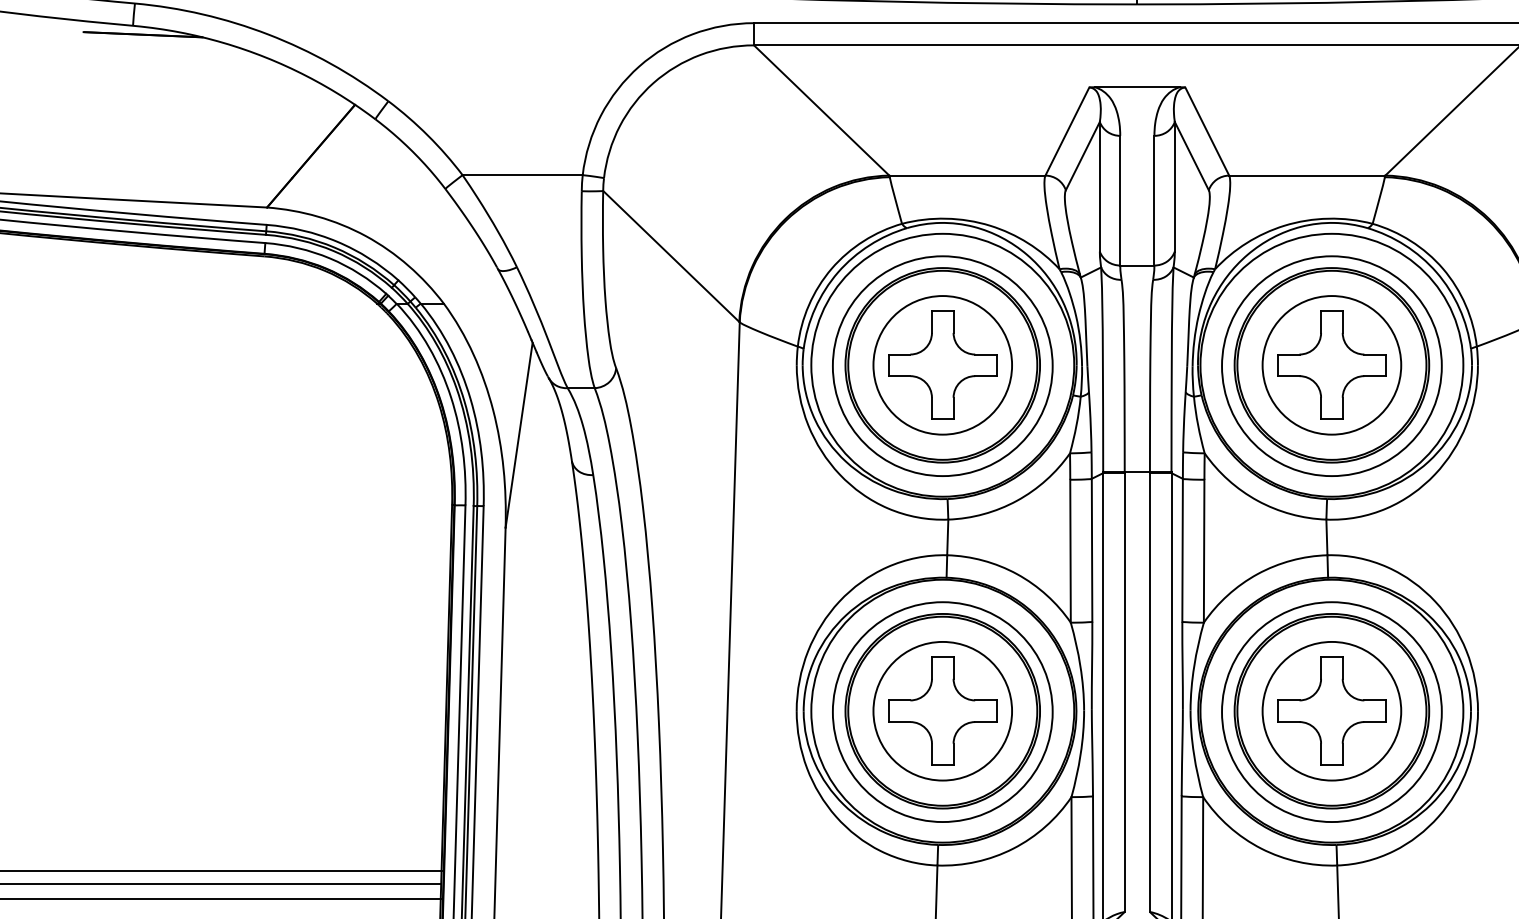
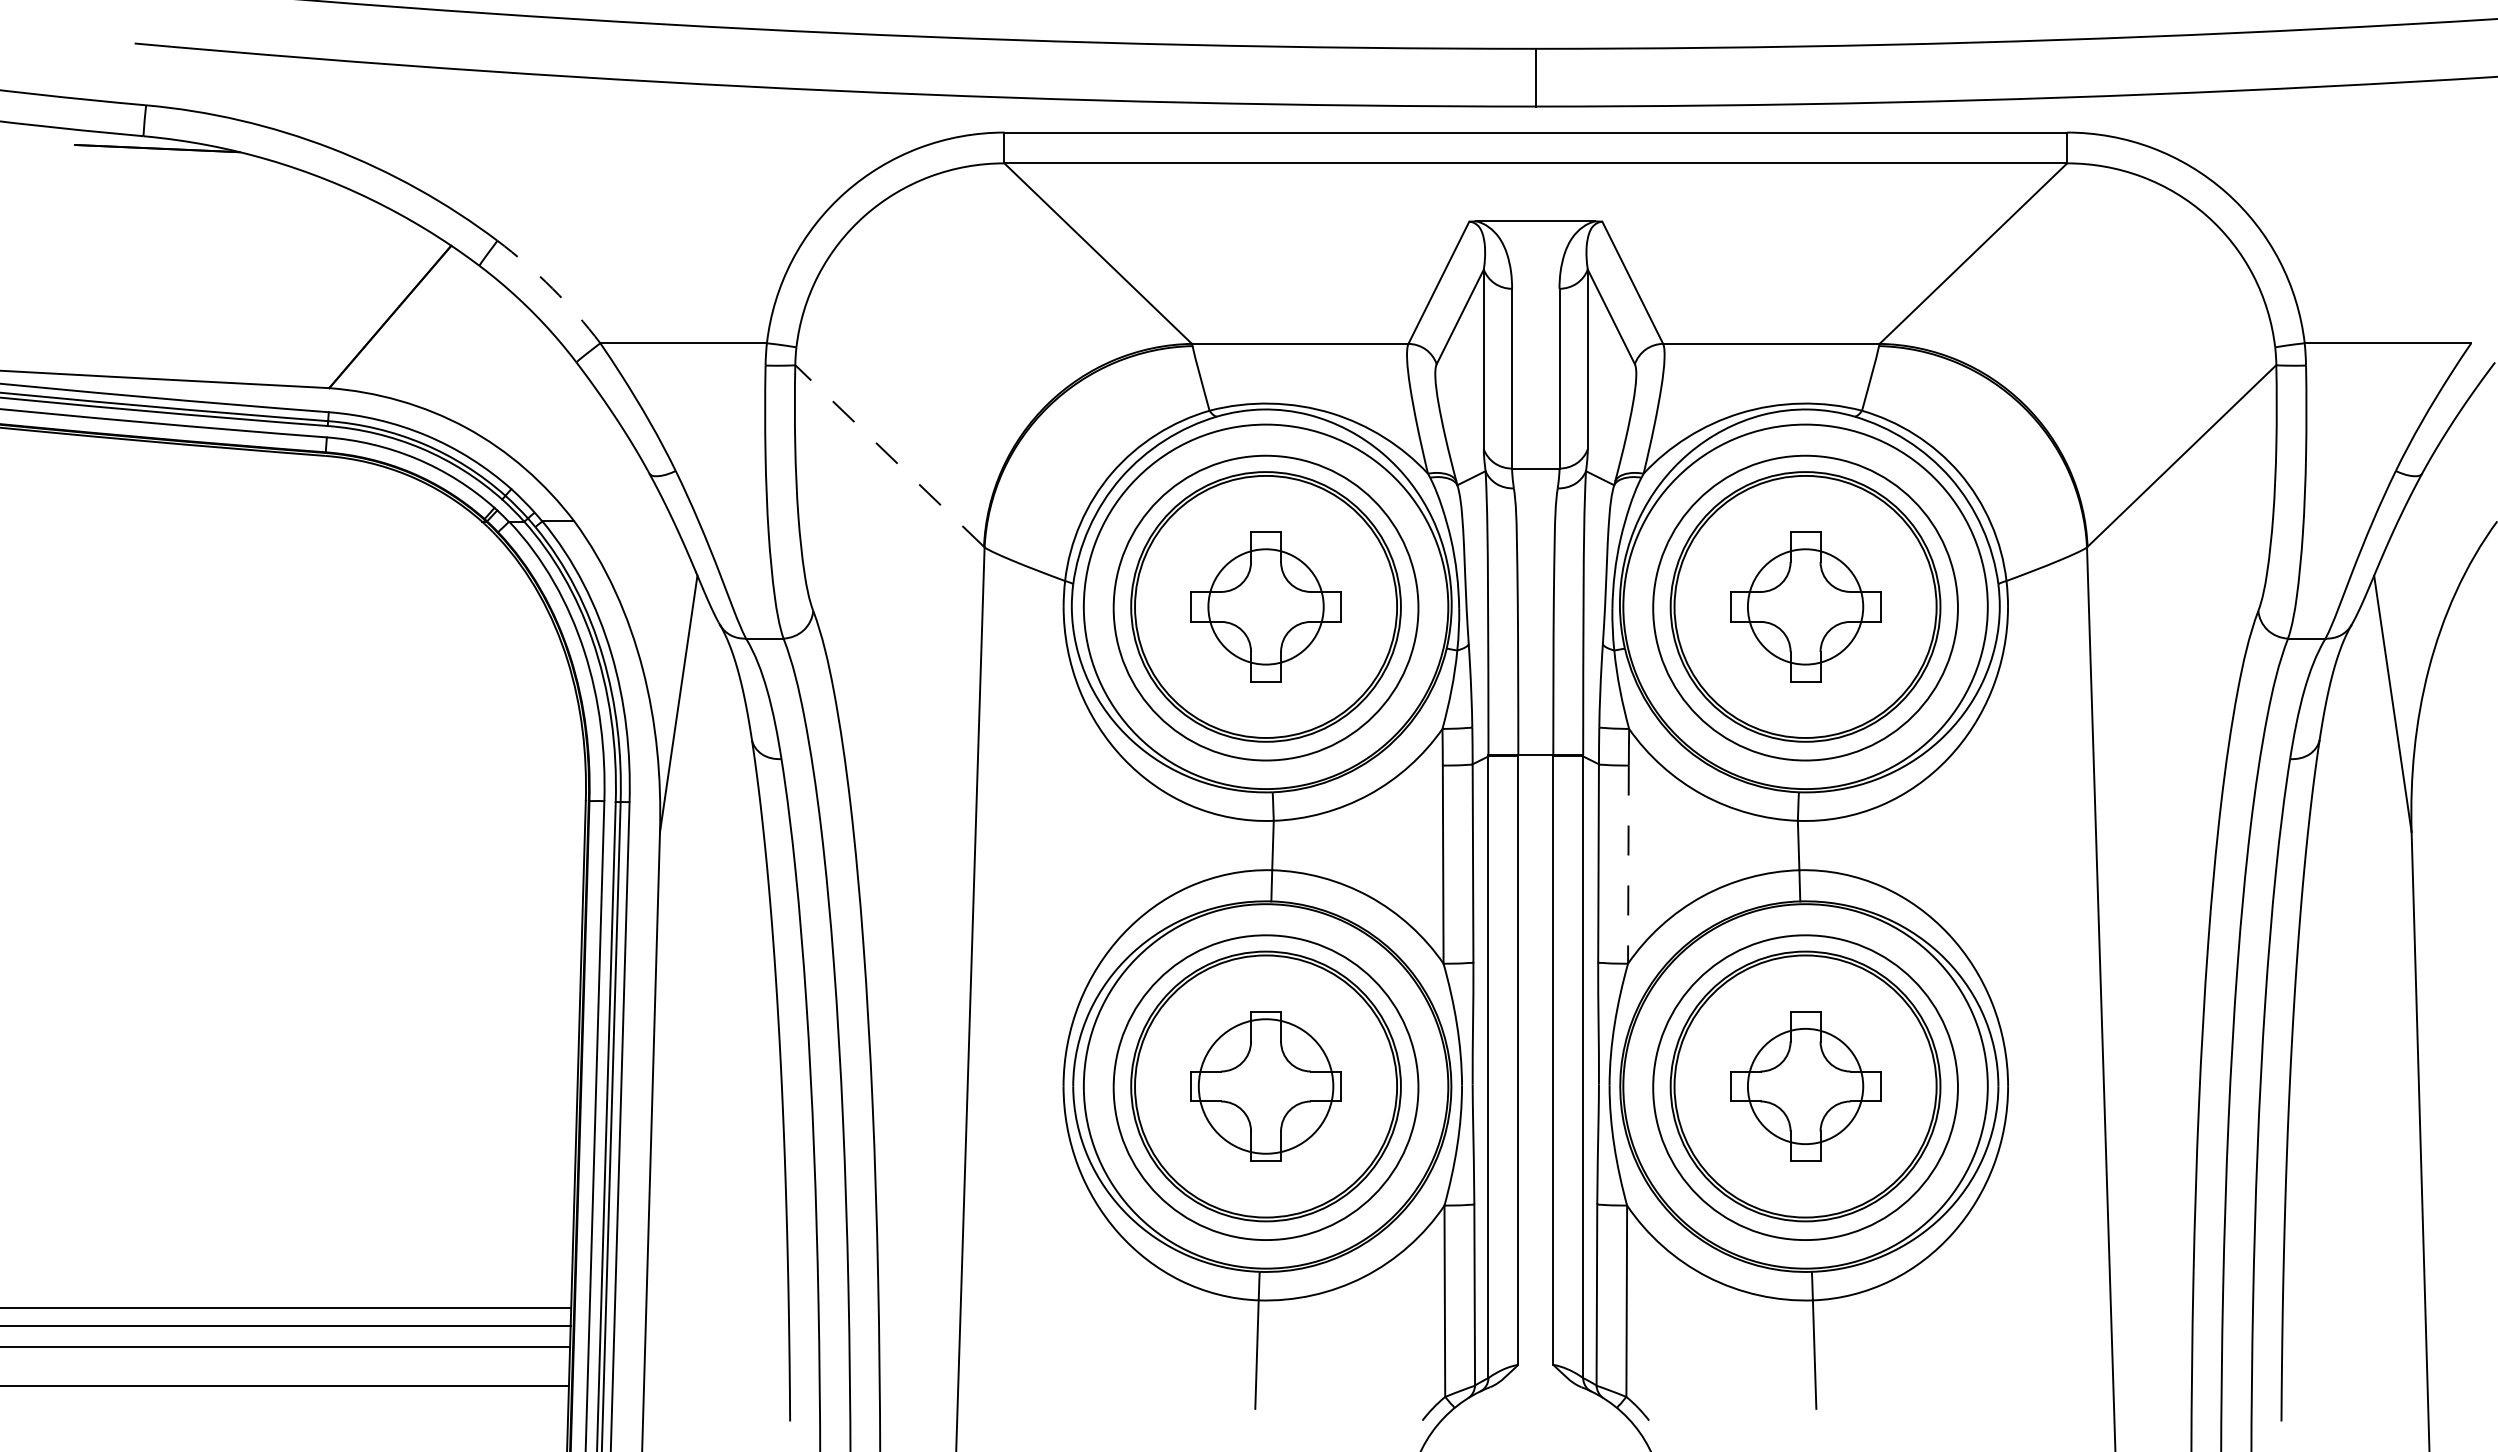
arc: (428, 135) -> (552, 288), solid -> dashed
line: (671, 256) -> (889, 455), solid -> dashed
circle: (942, 365) -> (1265, 606), size x0.6
circle: (1331, 365) -> (1805, 606), size x0.6
line: (1204, 551) -> (1628, 865), solid -> dashed
circle: (942, 711) -> (1265, 1086), size x0.7
circle: (1331, 711) -> (1805, 1086), size x0.6

